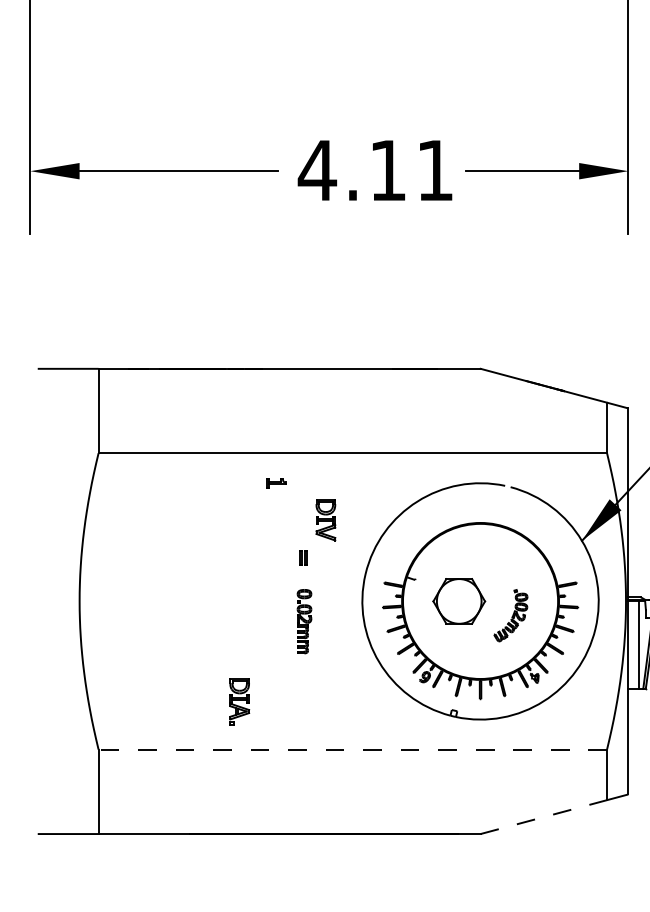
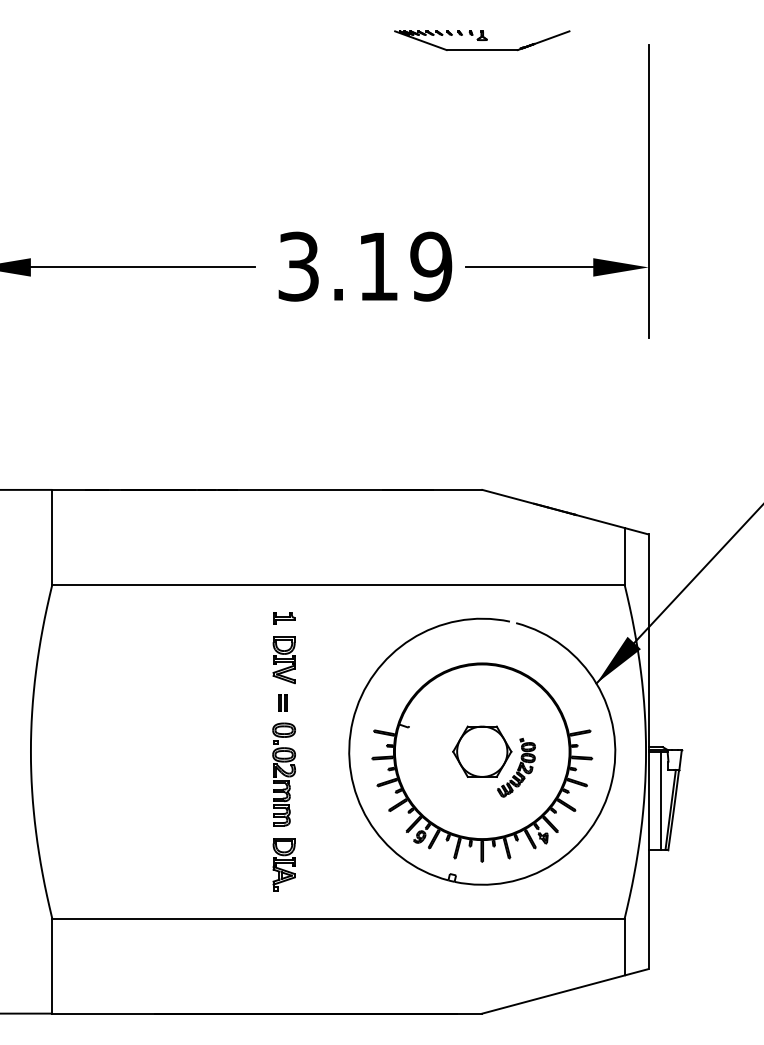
text: (375, 170) -> (364, 266), 4.11 -> 3.19
part: (276, 483) -> (284, 618), moved
part: (325, 520) -> (283, 660), moved
part: (459, 601) -> (482, 751), moved
part: (303, 621) -> (283, 774), size x1.43
part: (239, 701) -> (283, 864), moved
line: (351, 749) -> (337, 918), dashed -> solid
line: (543, 817) -> (553, 994), dashed -> solid

